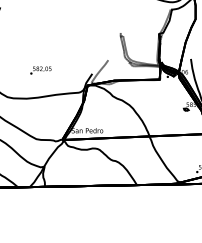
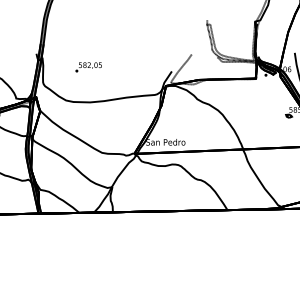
text: (40, 70) -> (88, 67), moved

